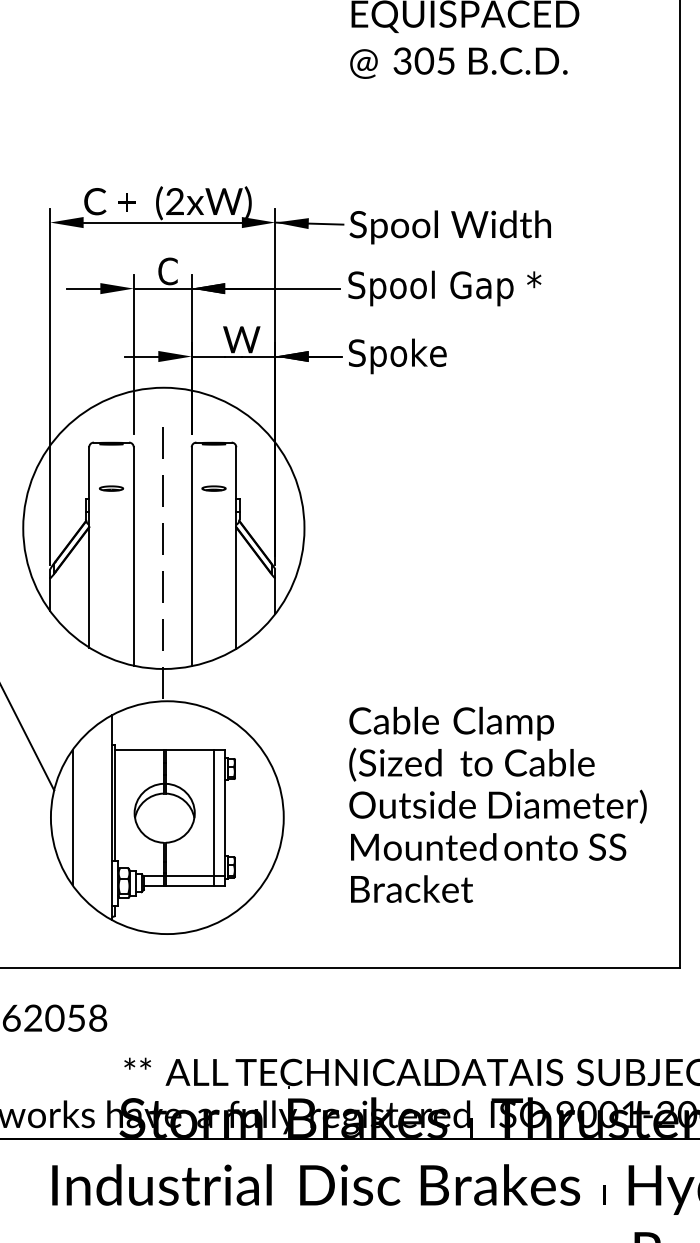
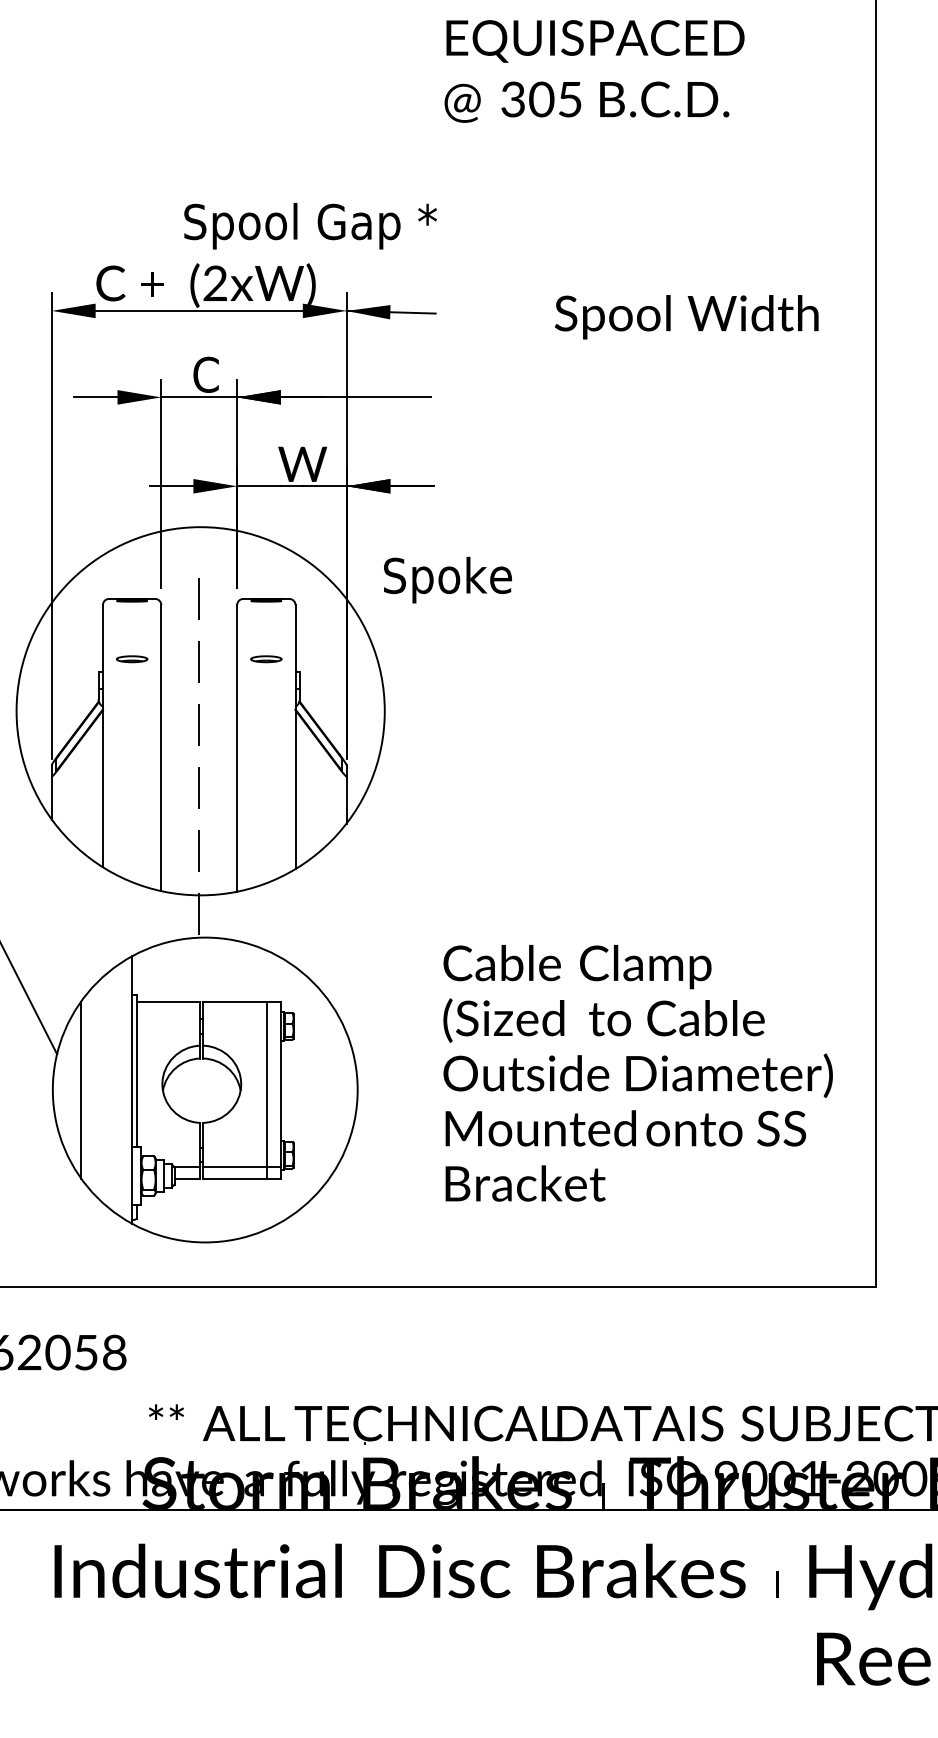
text: (450, 227) -> (686, 317), moved
text: (444, 288) -> (310, 226), moved
text: (397, 355) -> (447, 579), moved

